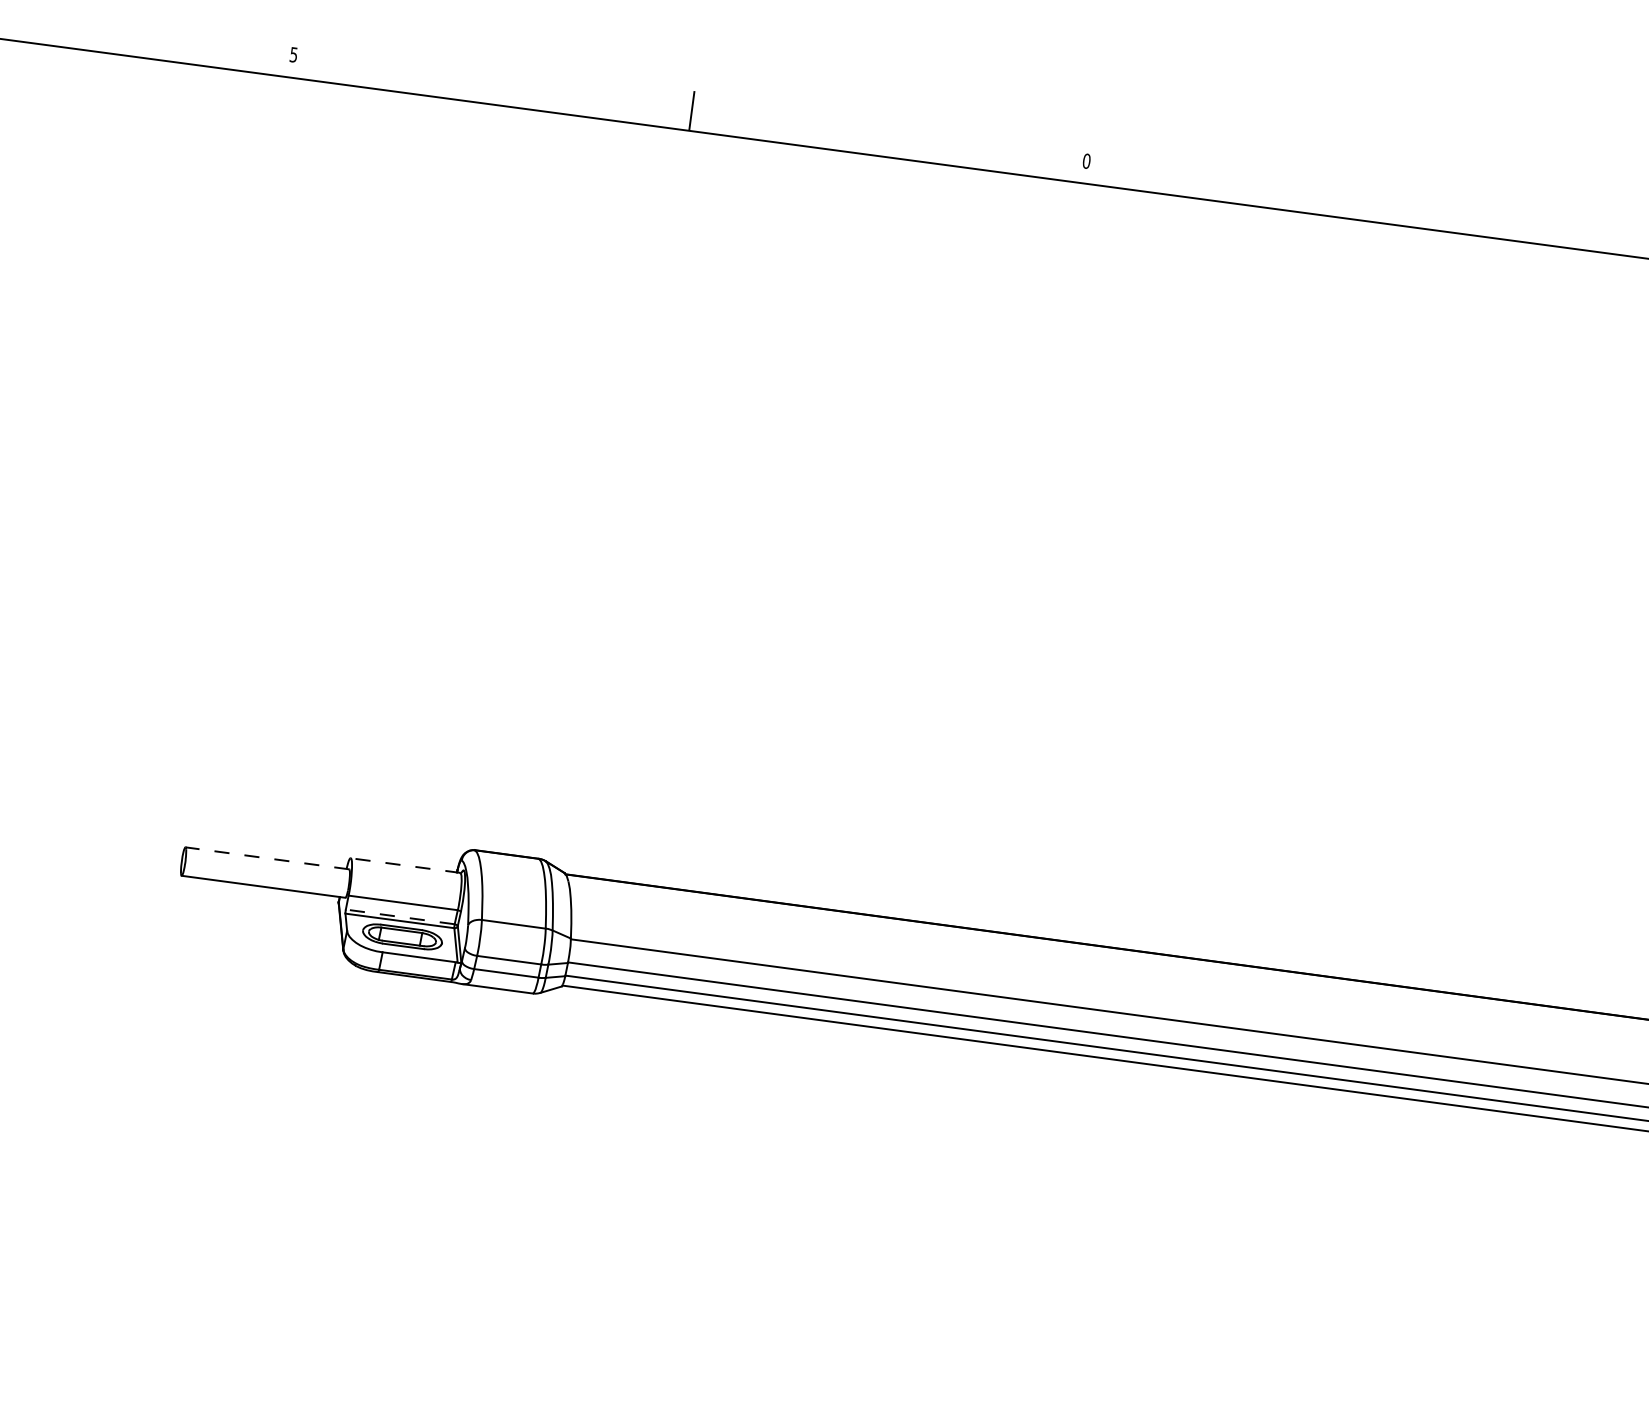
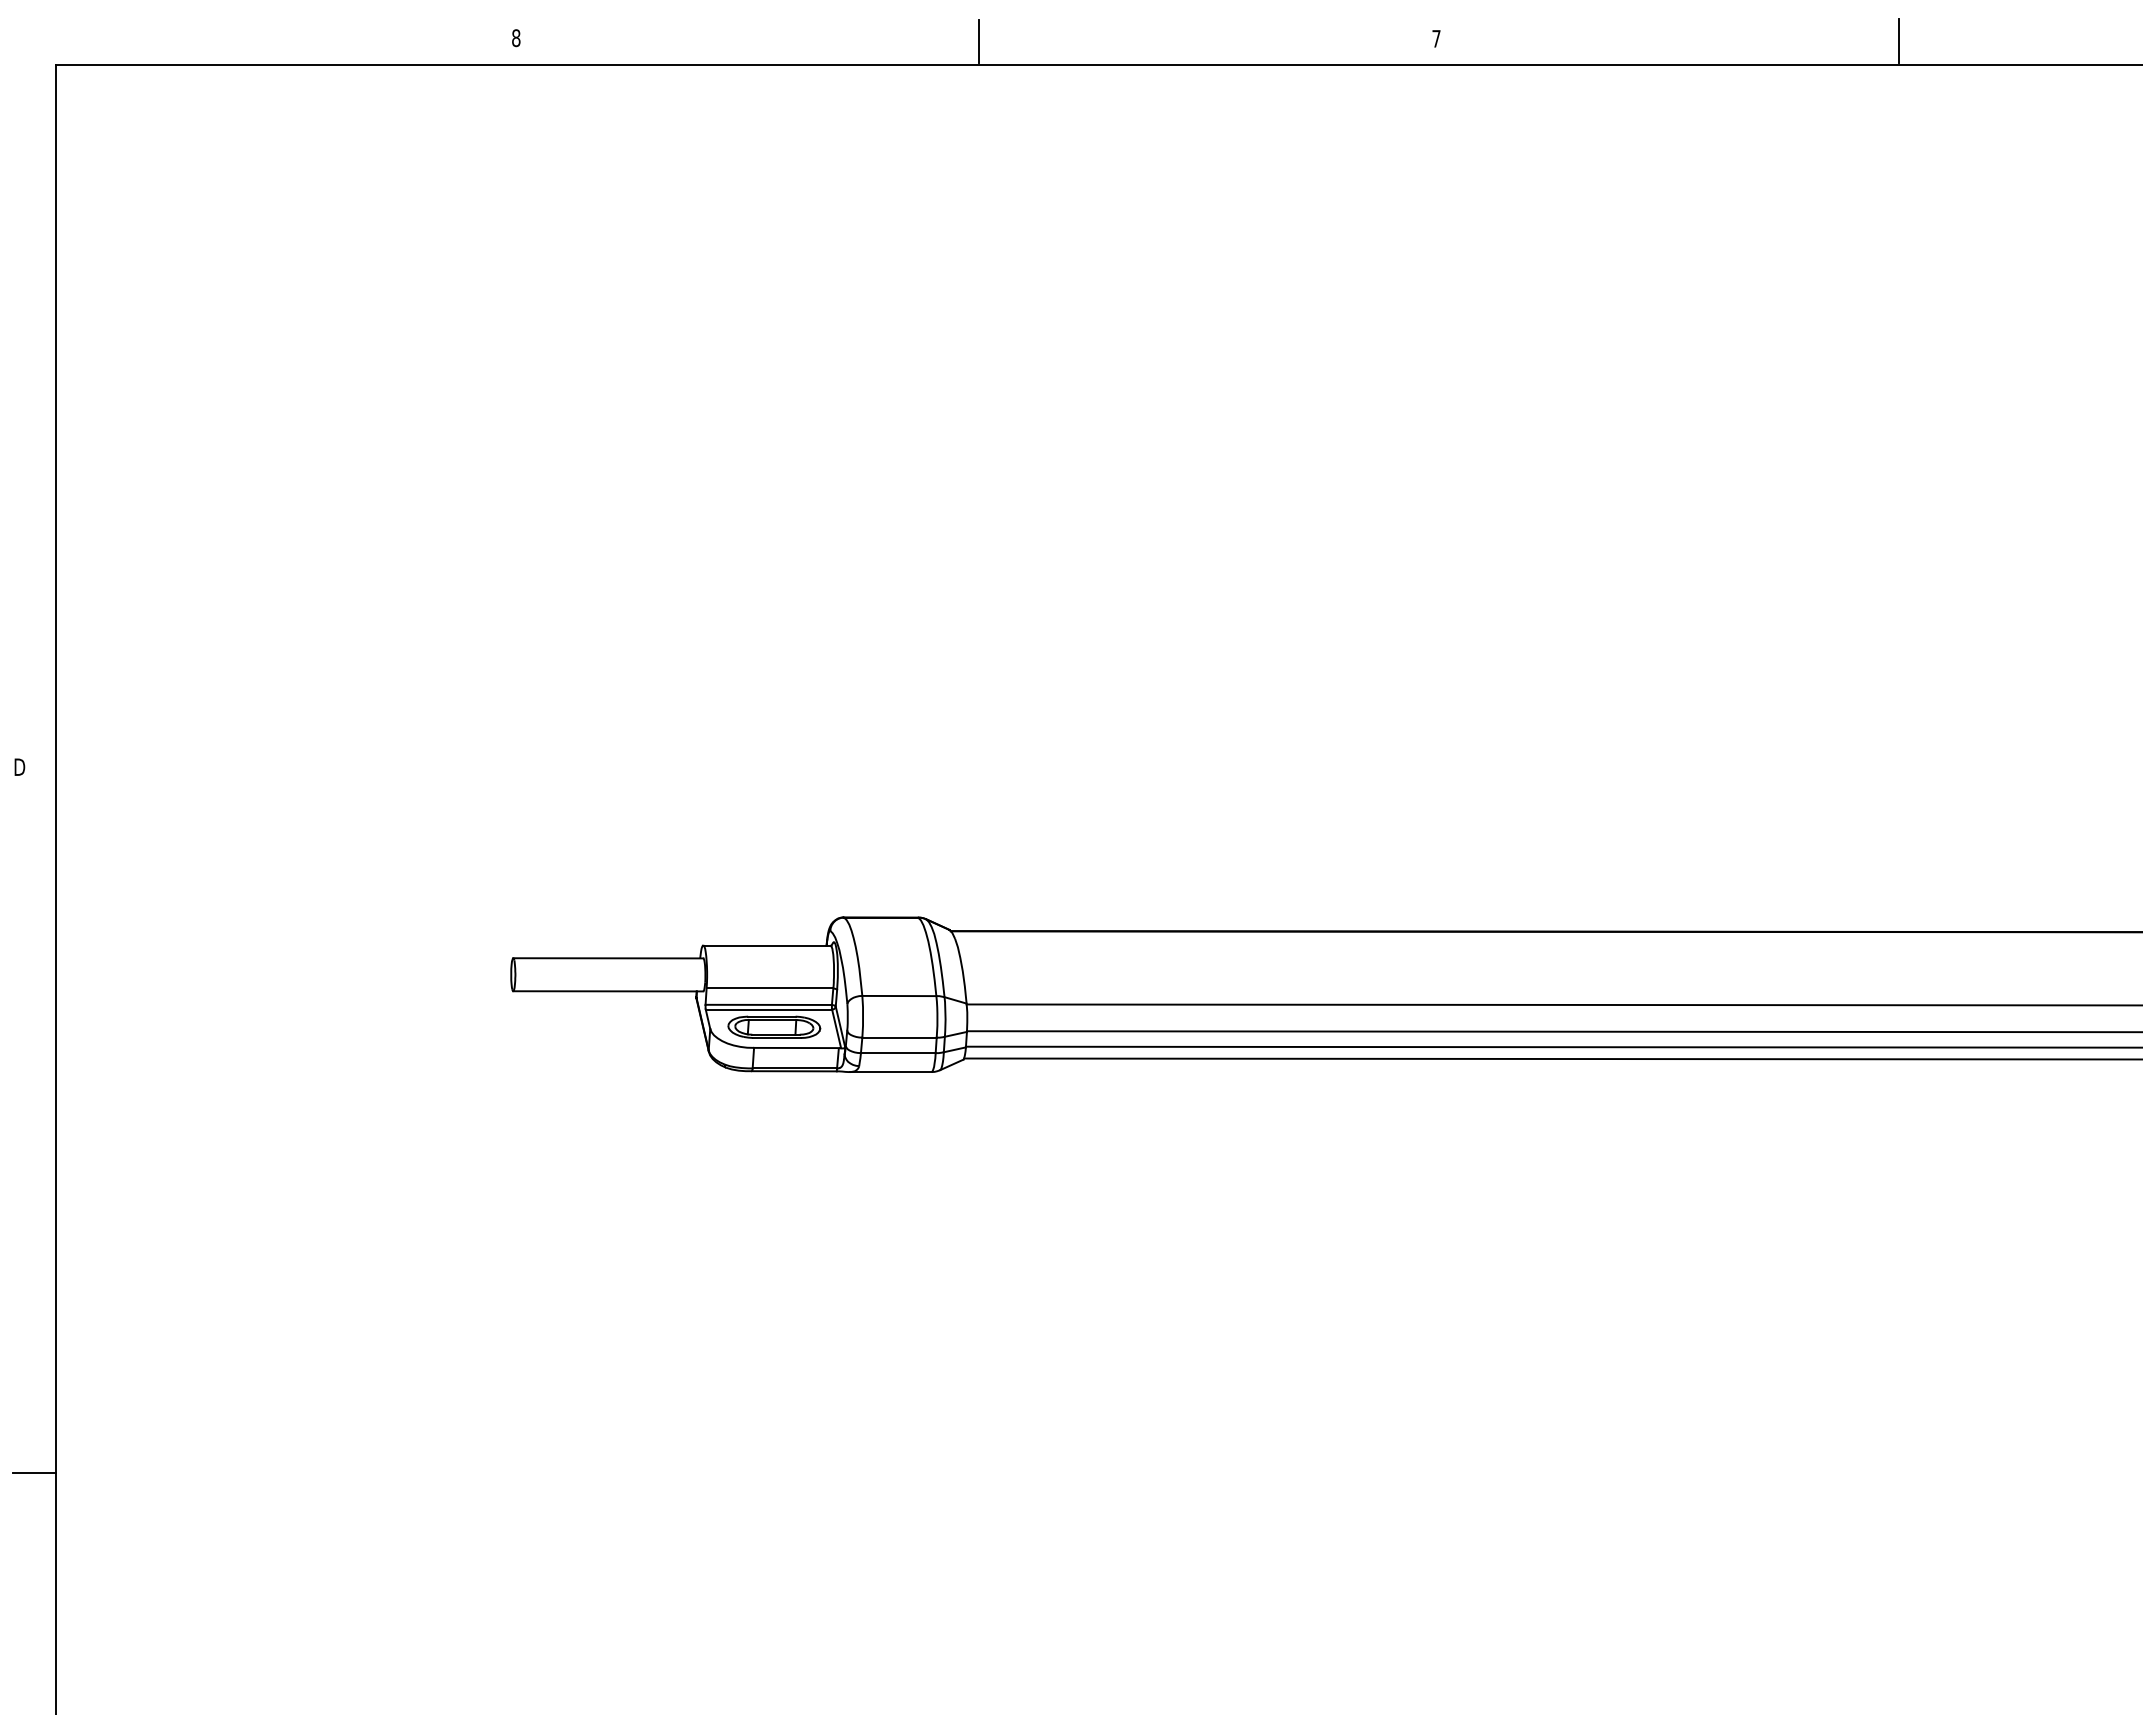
text: (294, 55) -> (516, 38), 5 -> 8
text: (1086, 160) -> (1436, 38), 0 -> 7
line: (1485, 215) -> (1899, 40), added
line: (267, 858) -> (608, 958), dashed -> solid
line: (405, 865) -> (766, 945), dashed -> solid
line: (400, 916) -> (768, 1004), dashed -> solid

